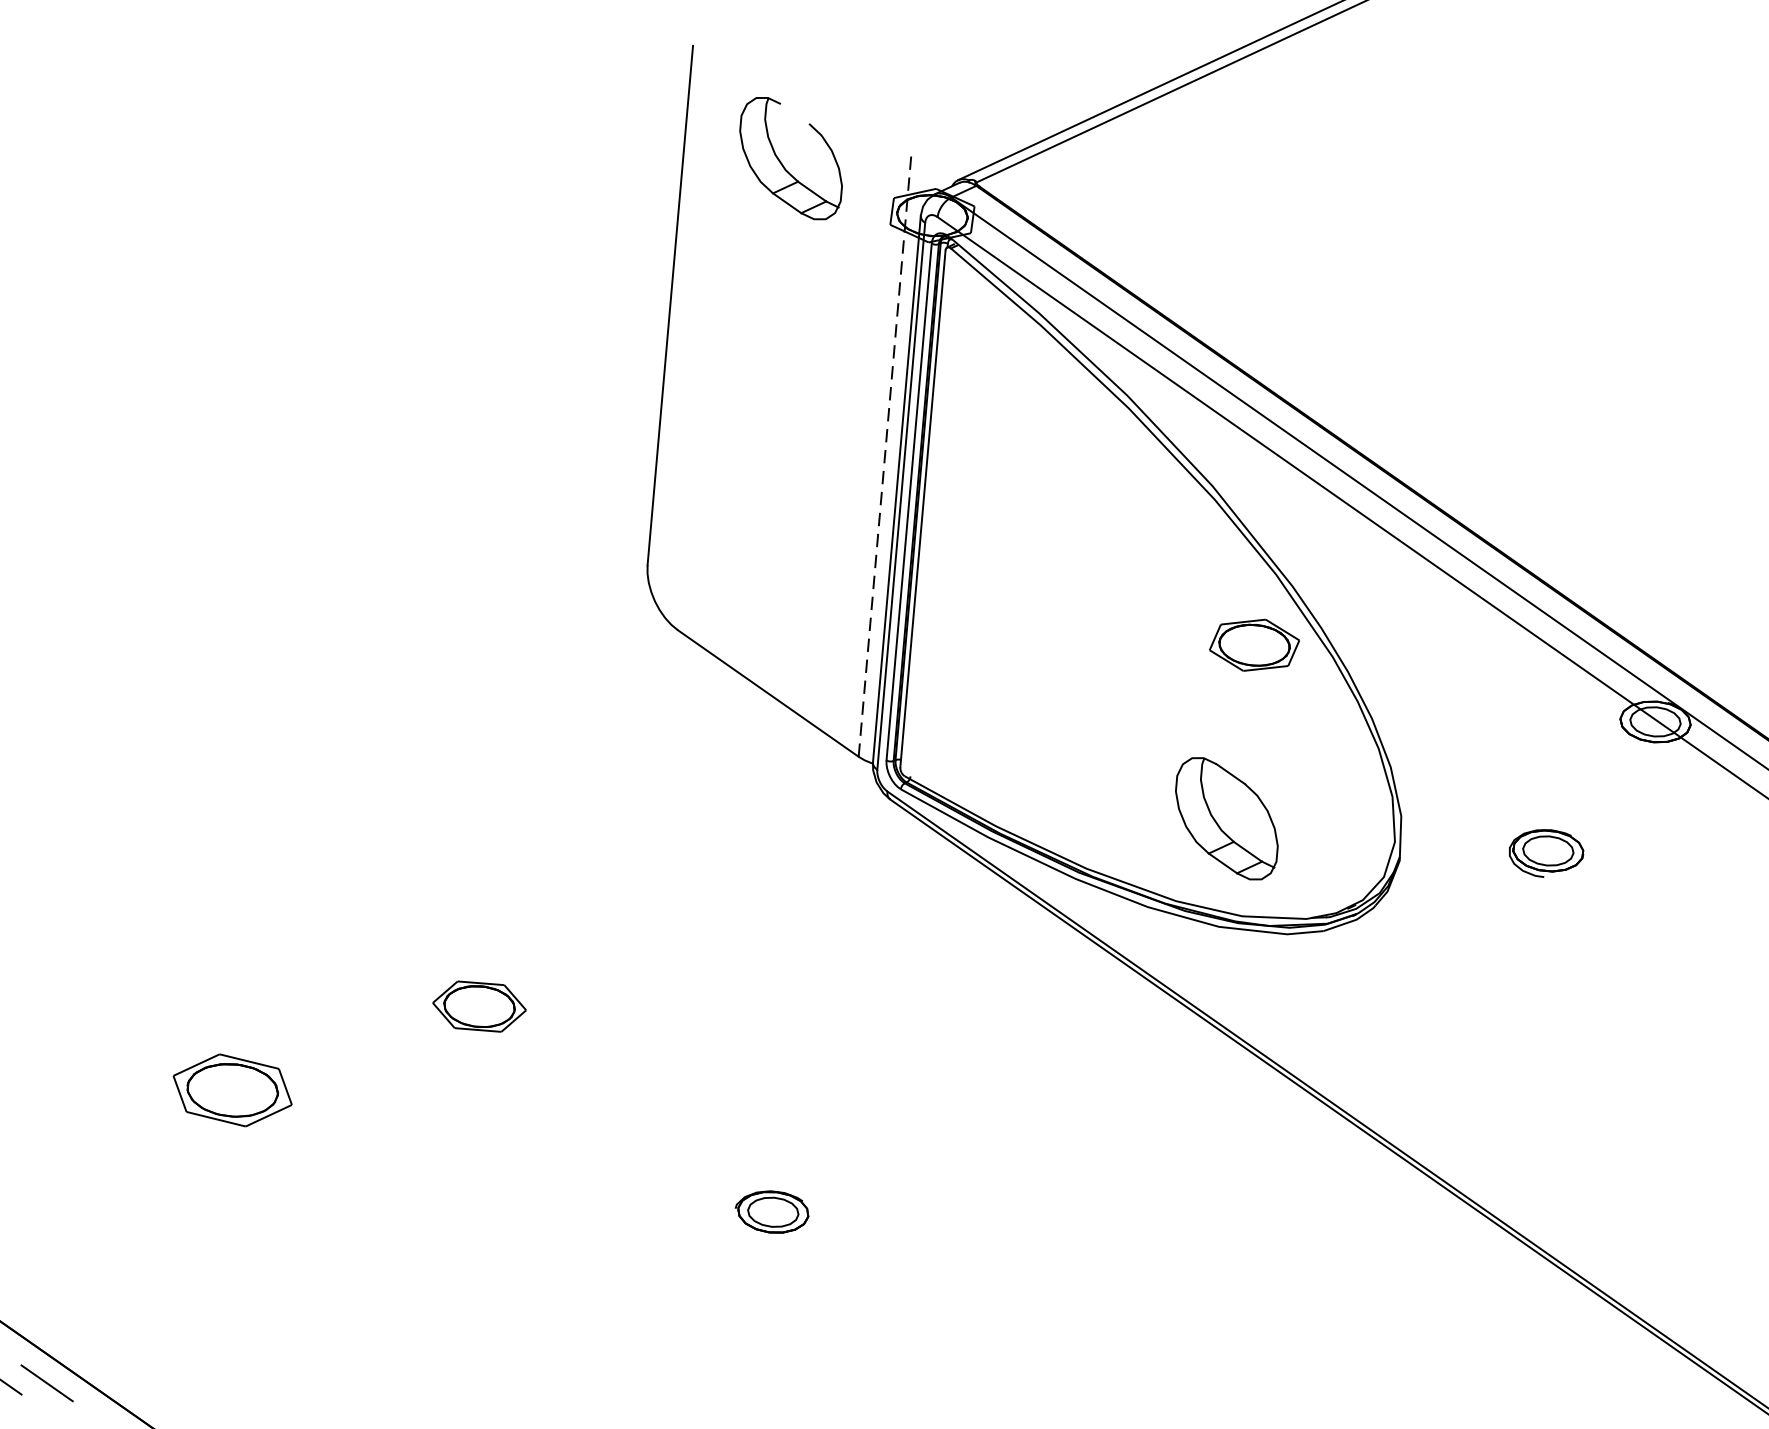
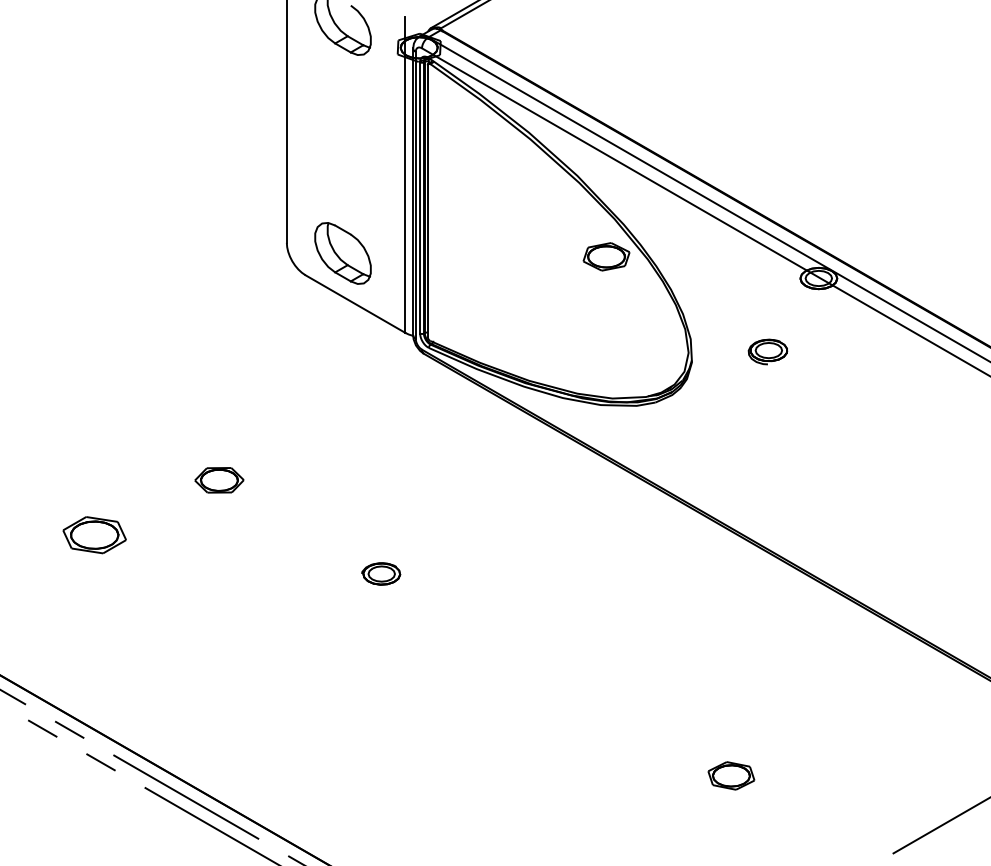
line: (884, 456) -> (405, 175), dashed -> solid
part: (1225, 818) -> (342, 253), moved

